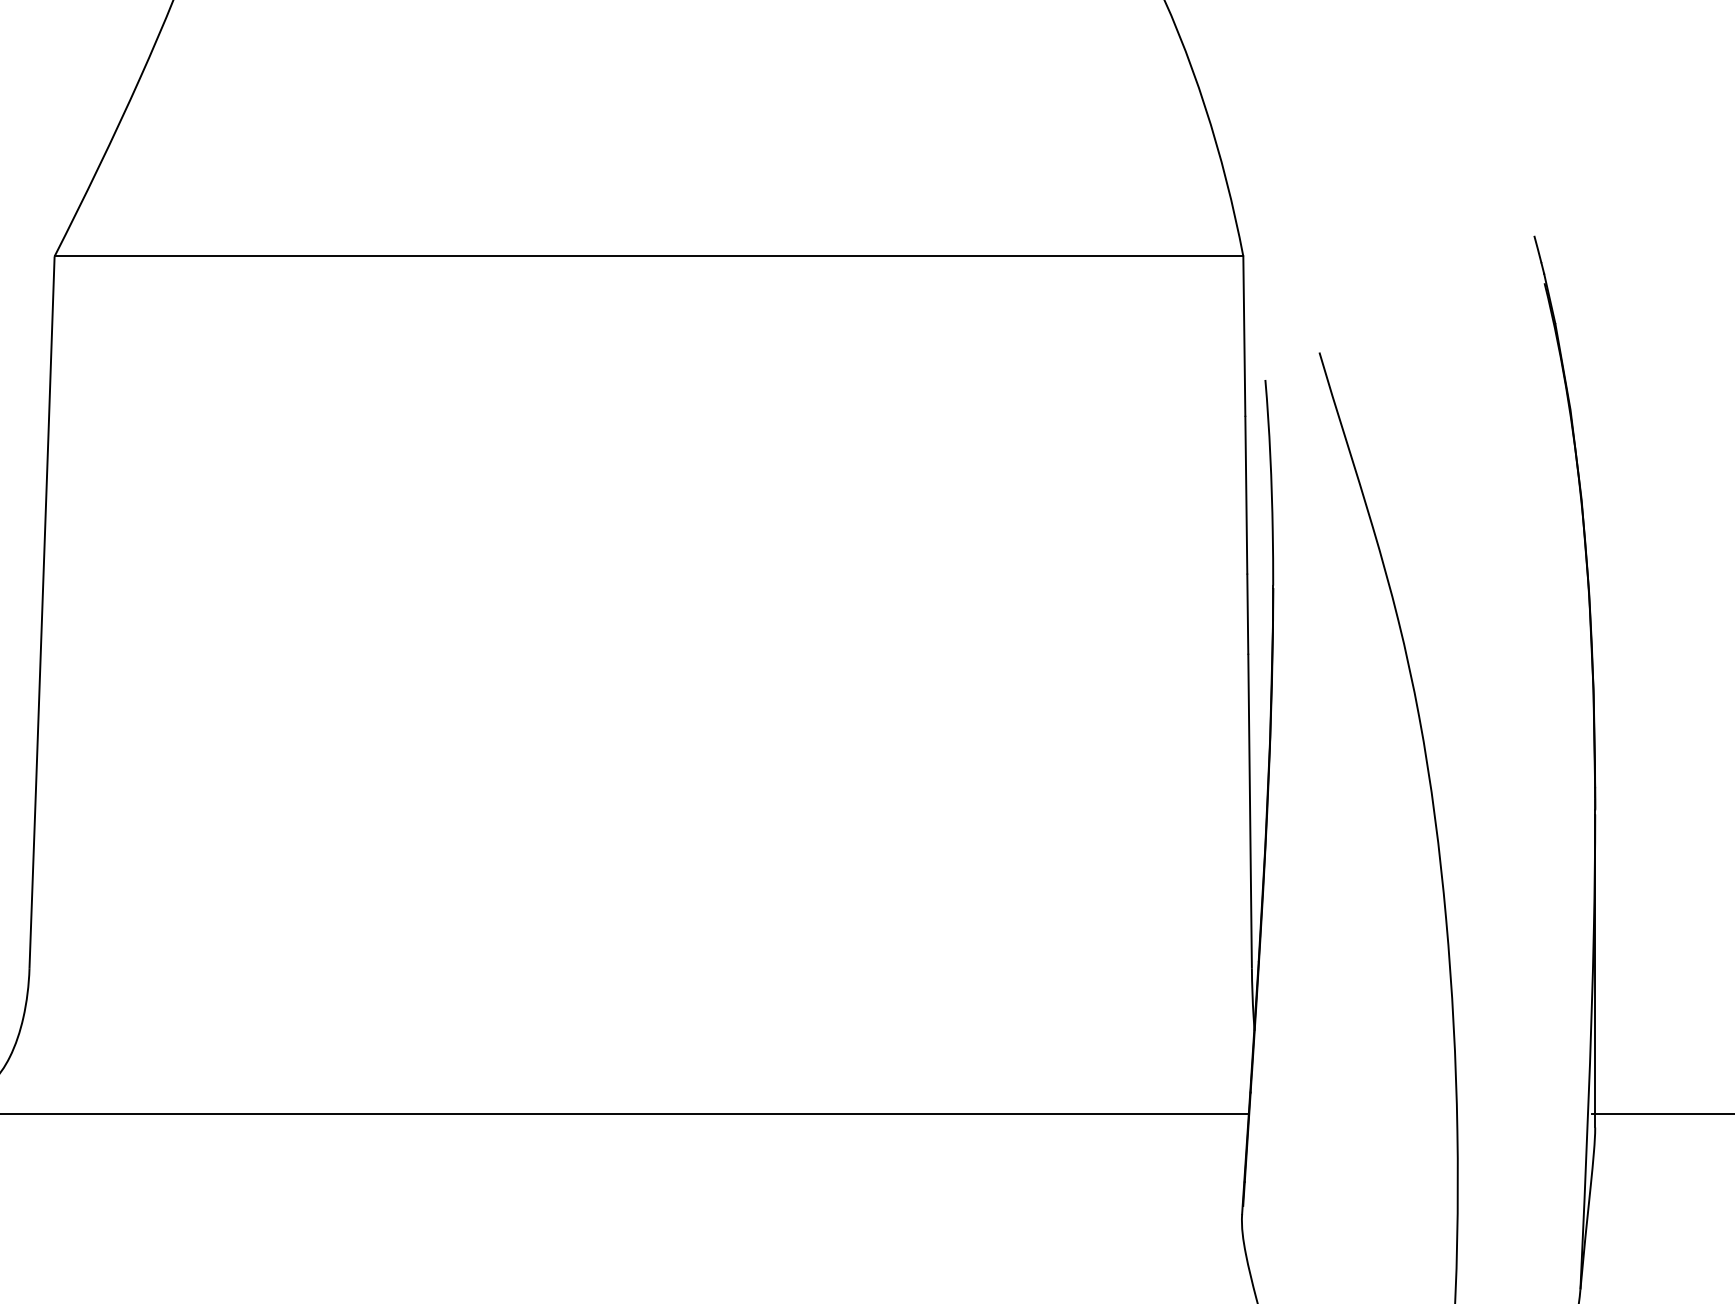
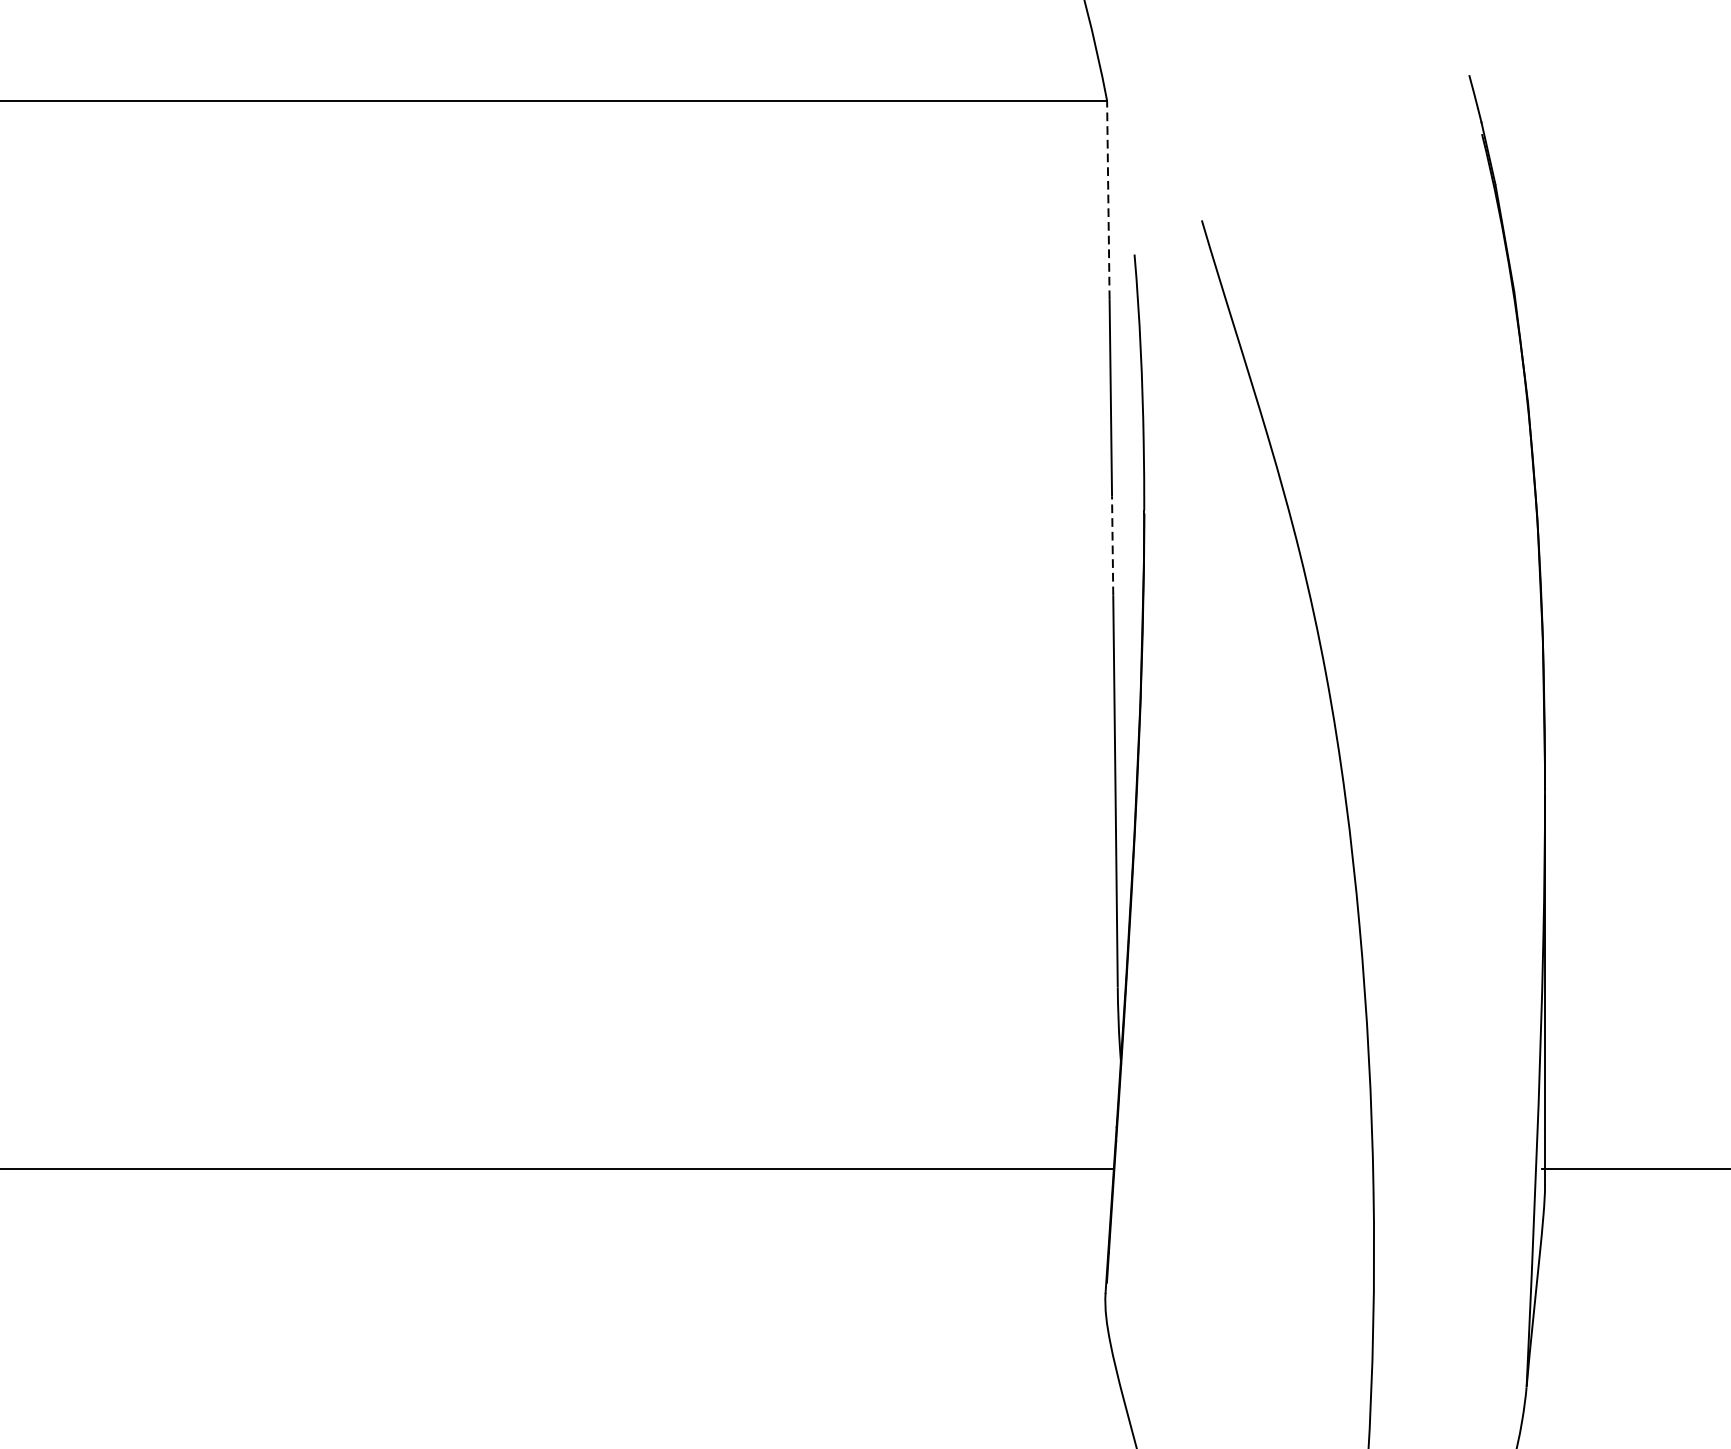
line: (1244, 336) -> (1108, 200), solid -> dashed
line: (1247, 614) -> (1112, 546), solid -> dashed

